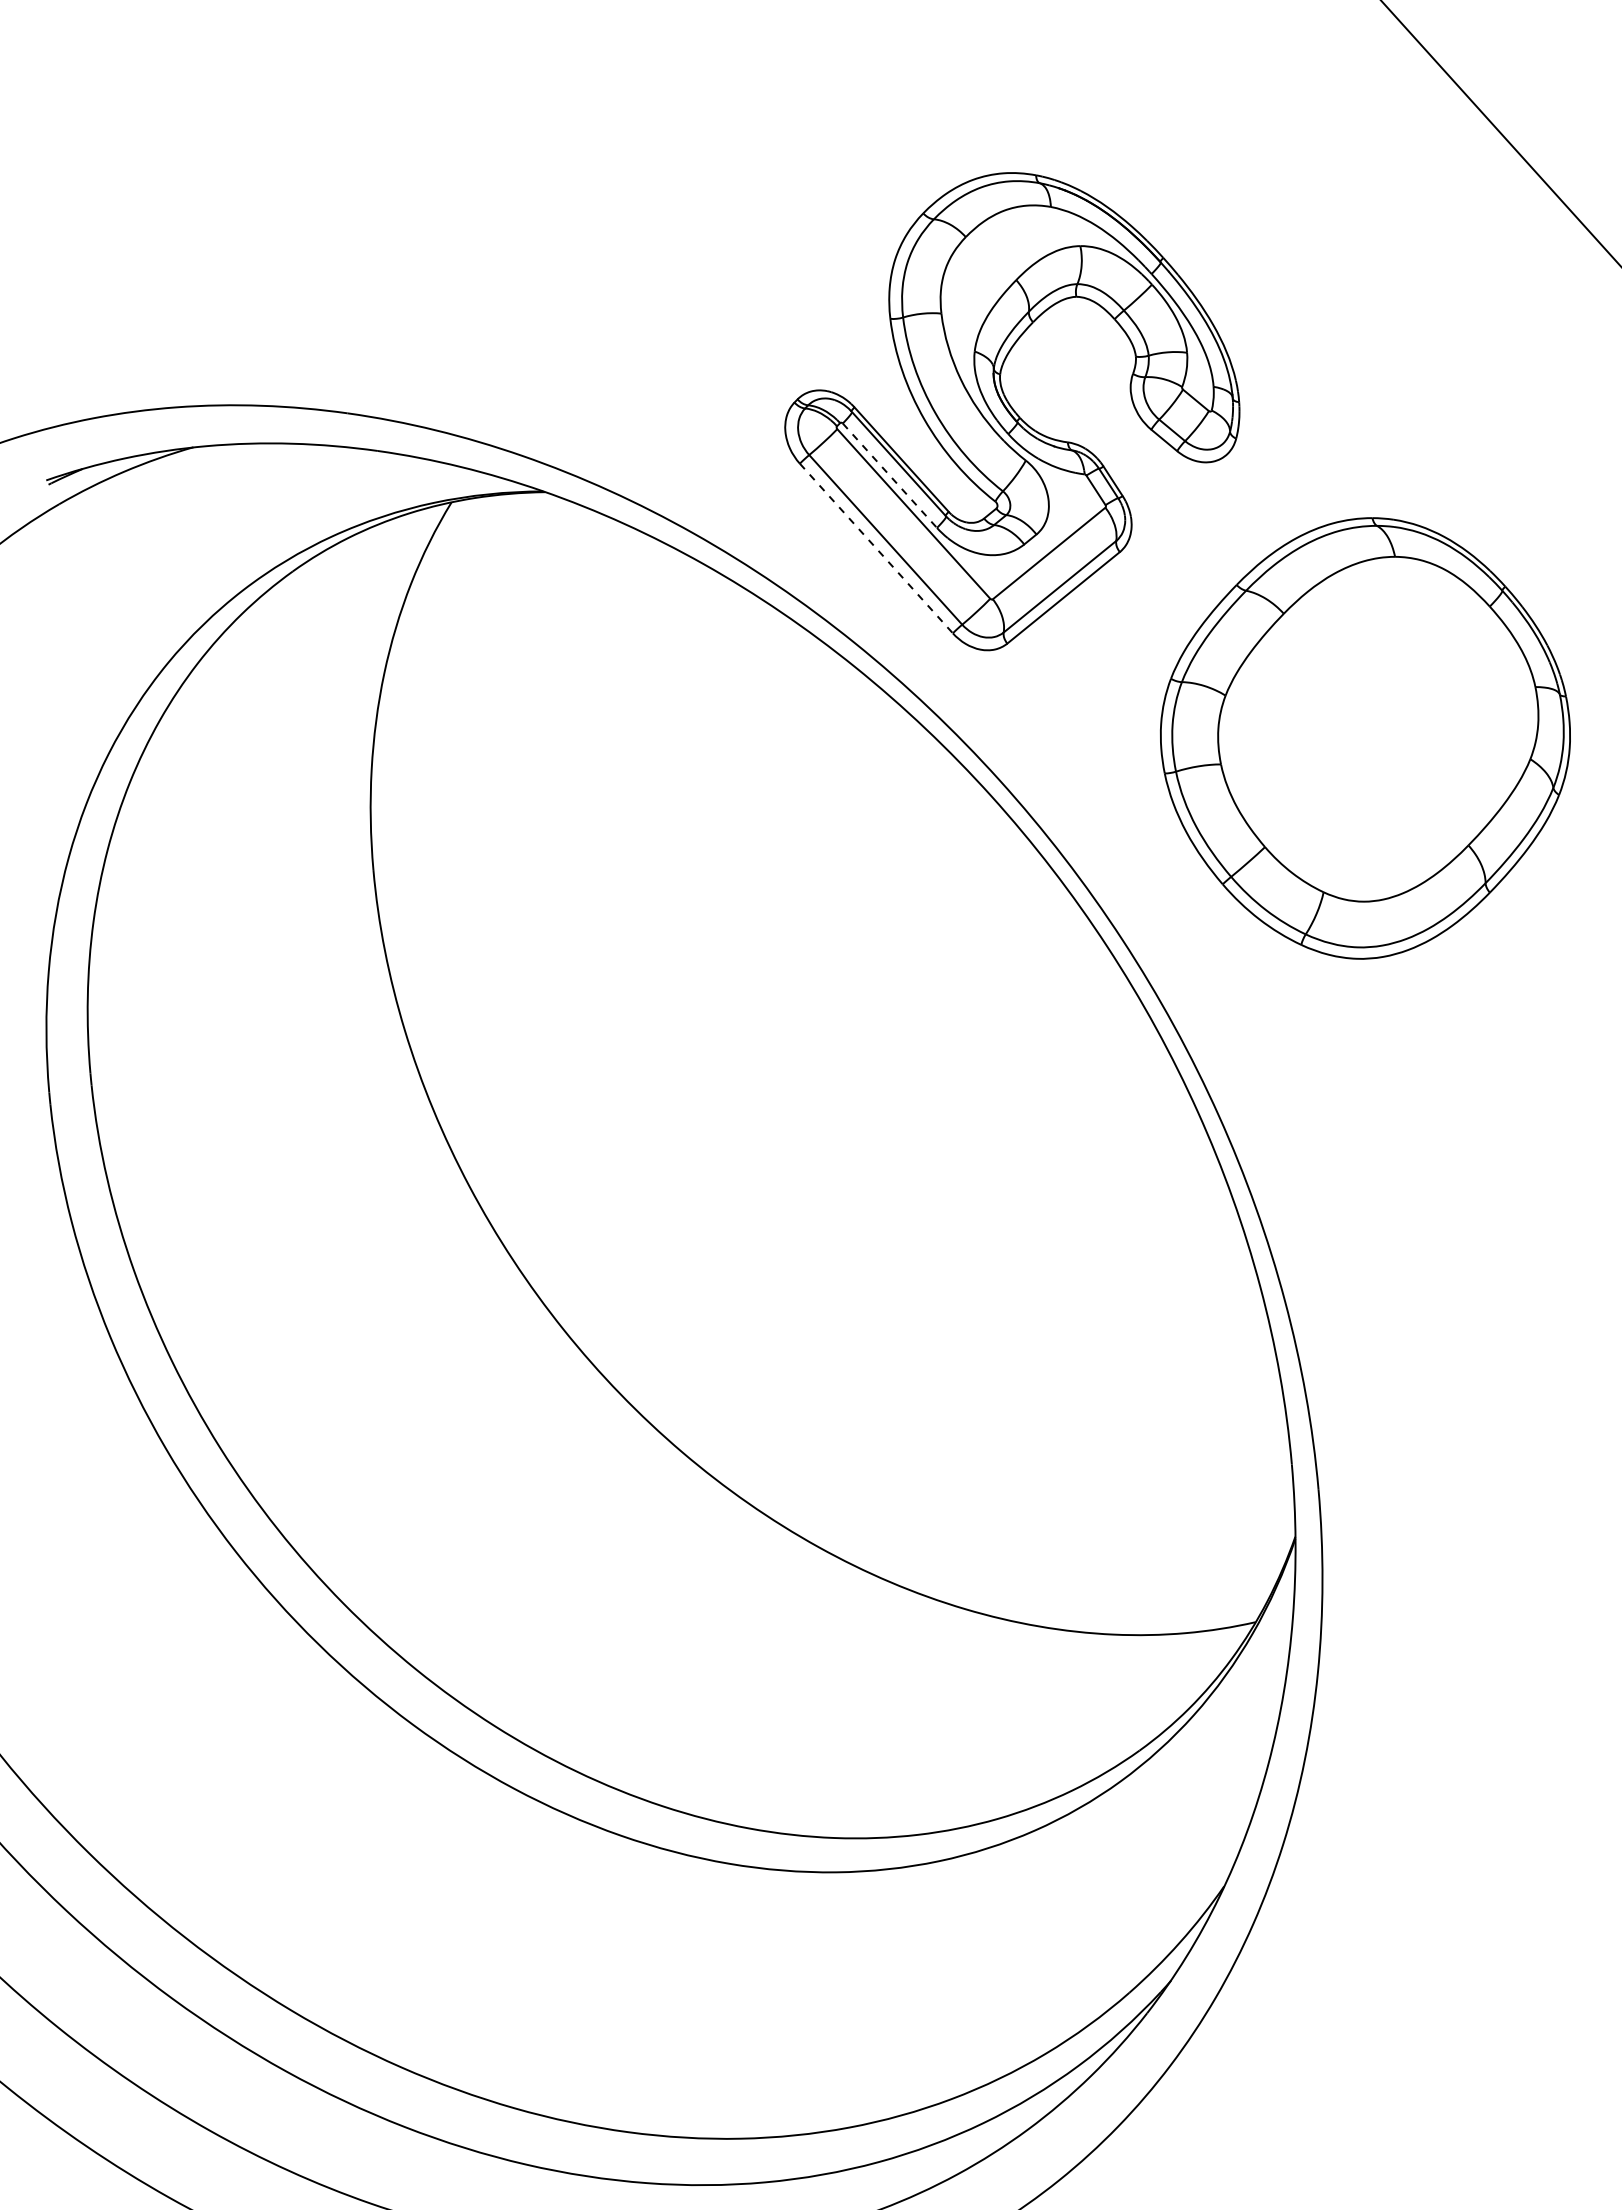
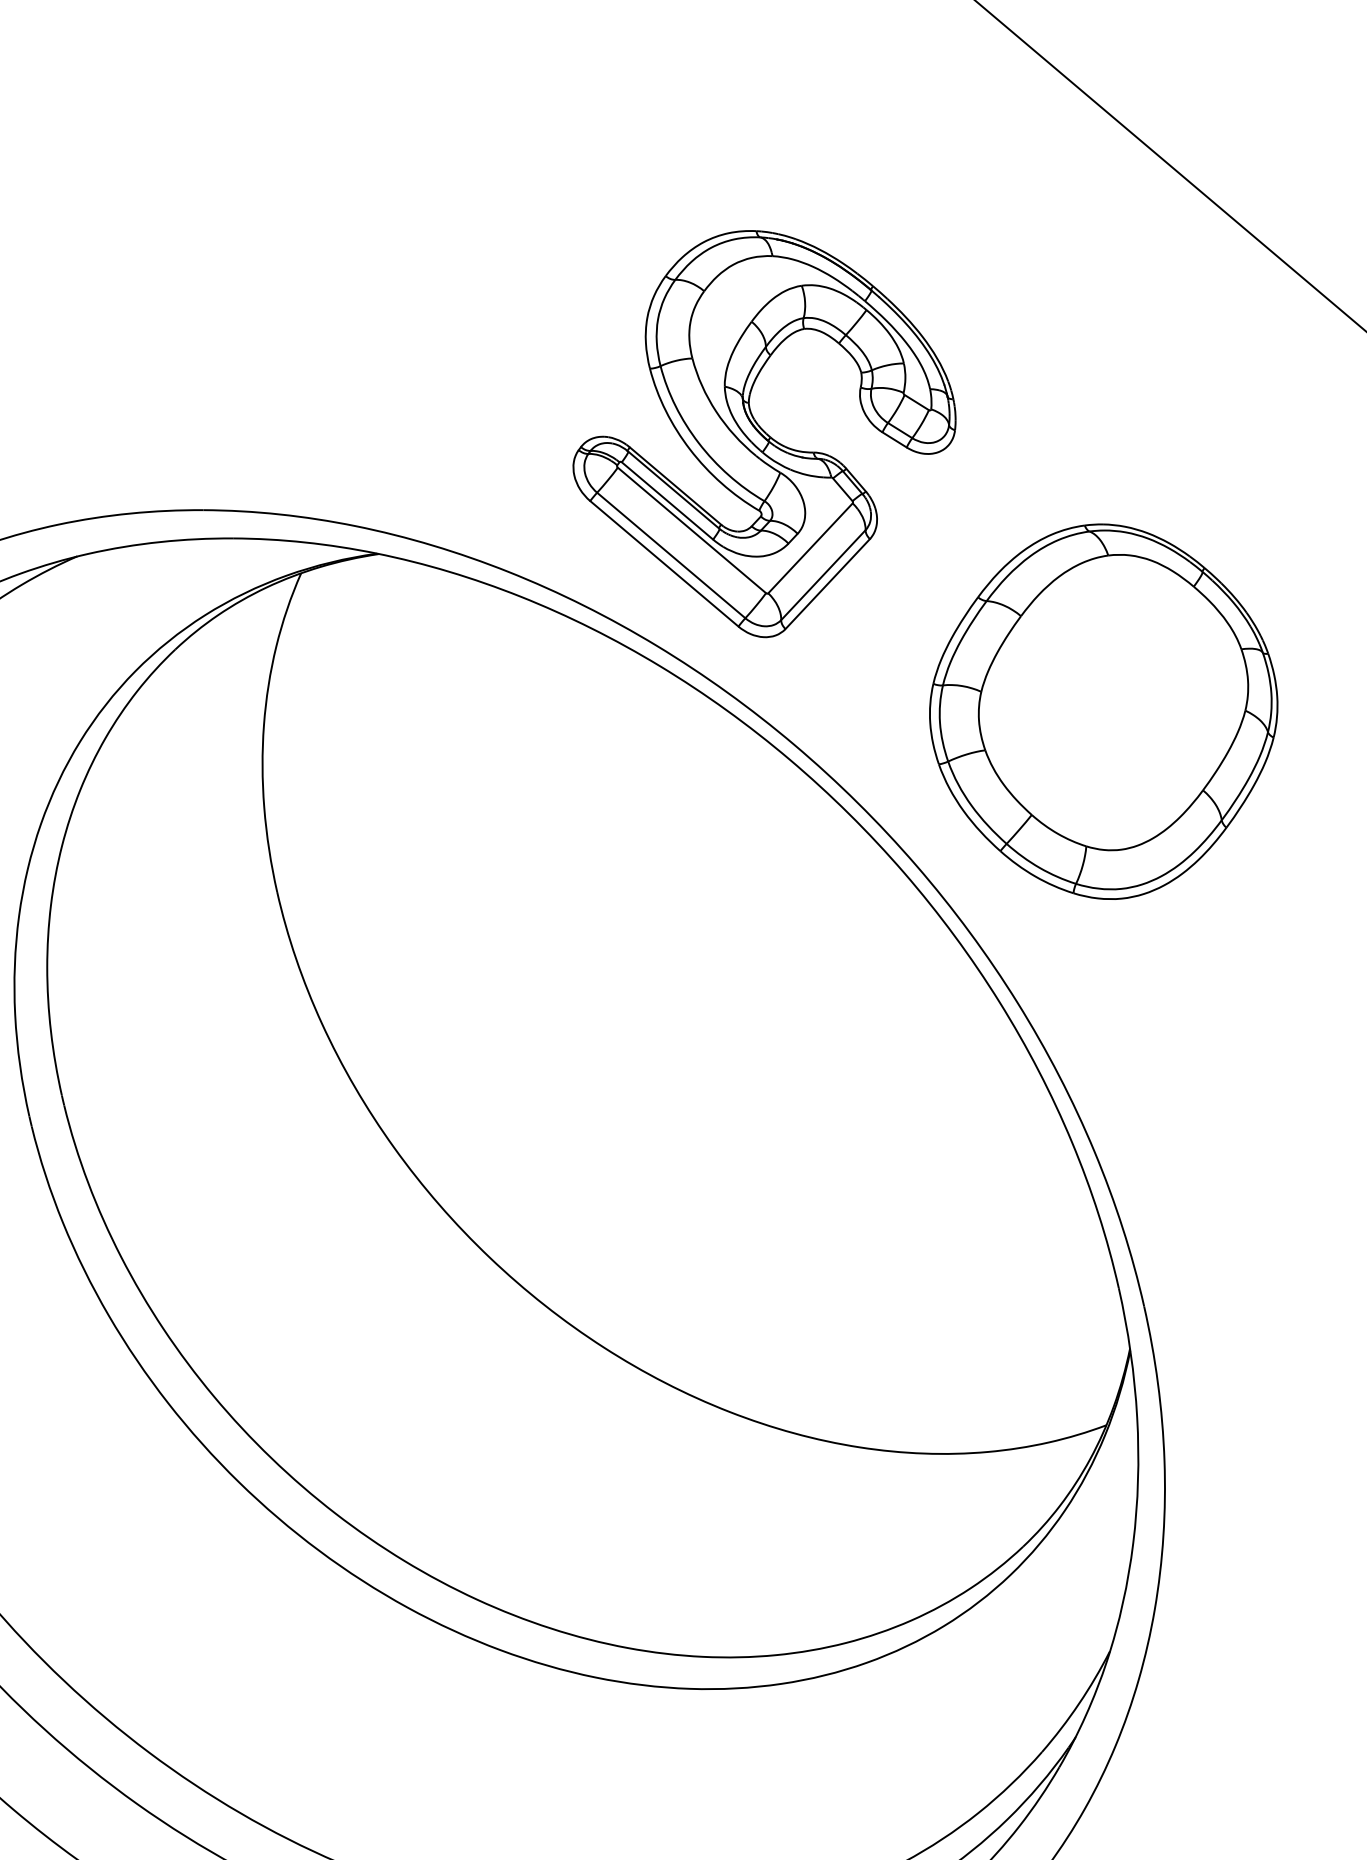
line: (890, 476) -> (668, 501), dashed -> solid
line: (876, 548) -> (664, 563), dashed -> solid
part: (1365, 738) -> (1104, 712), moved

